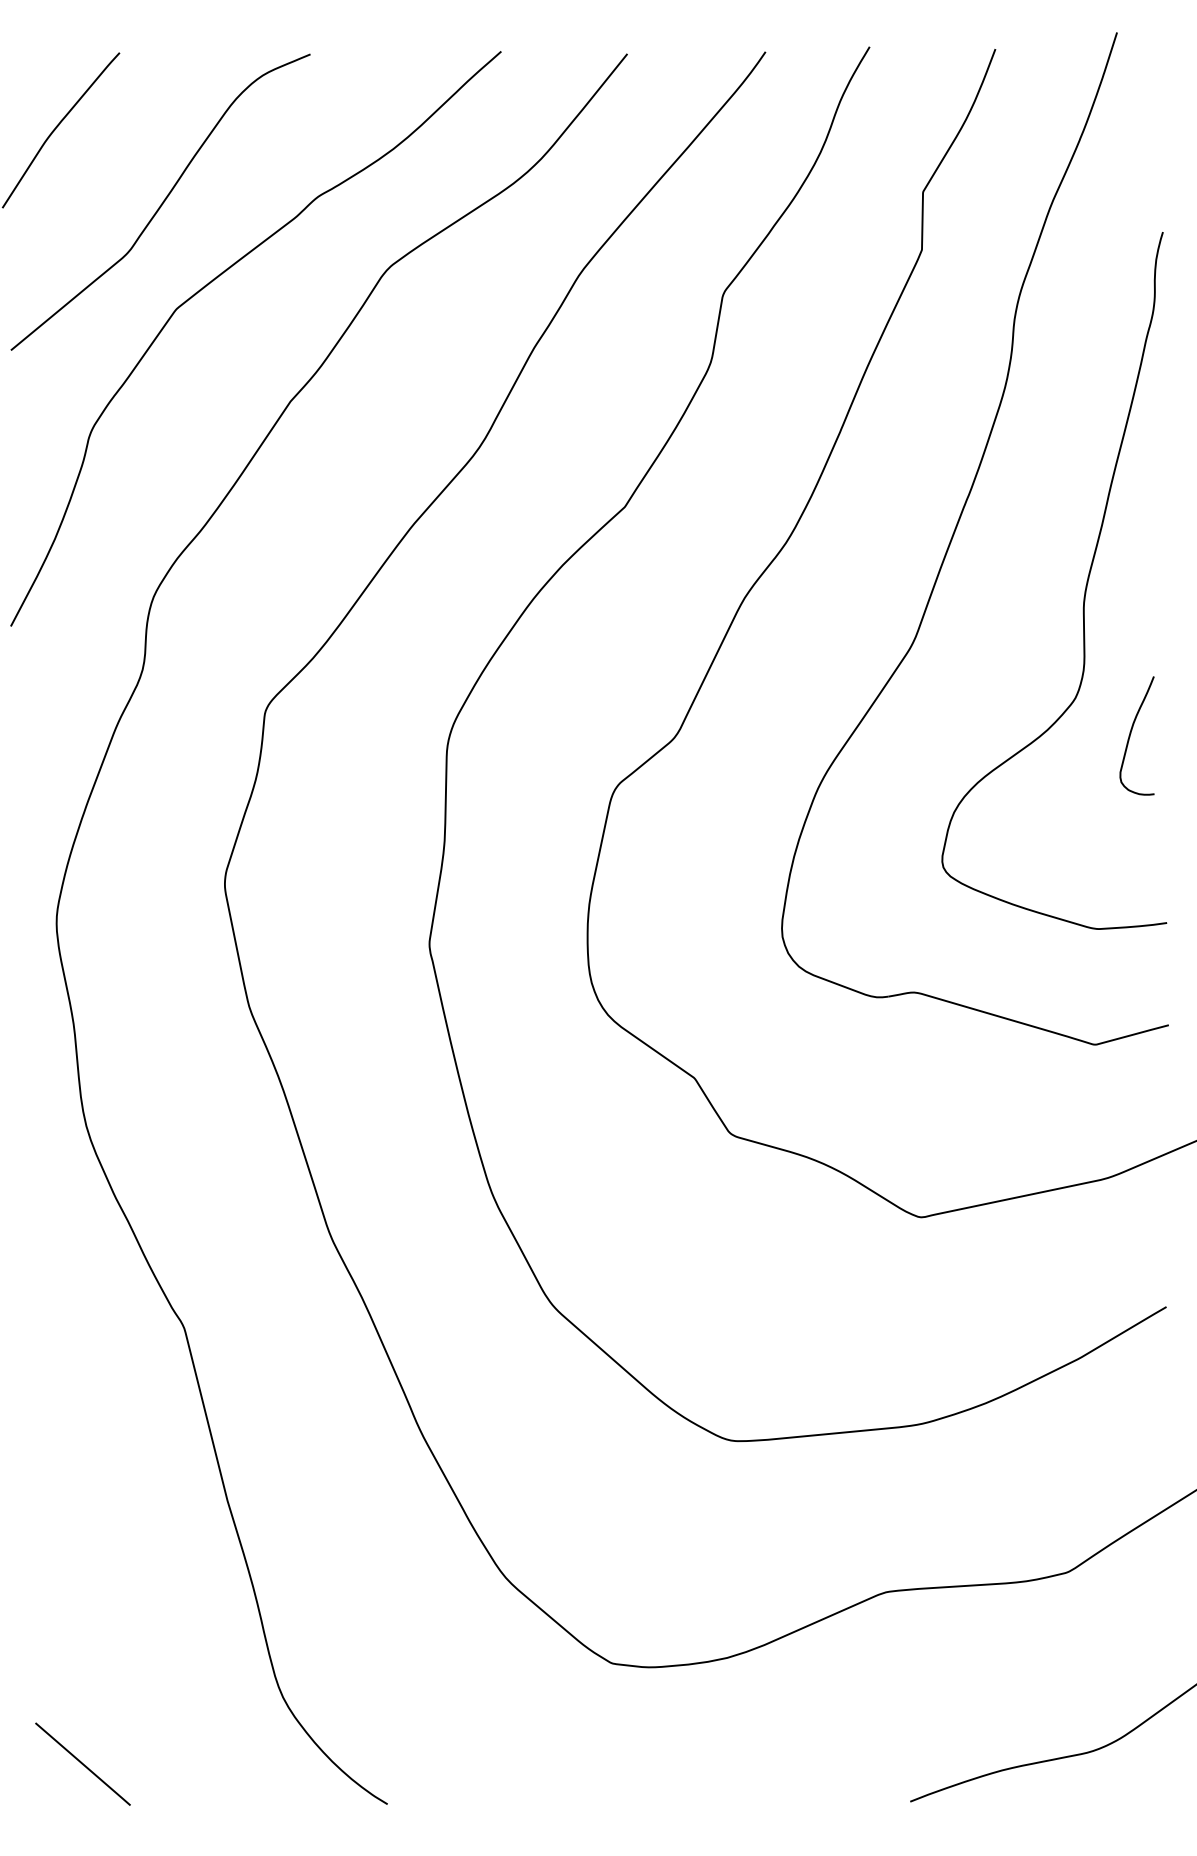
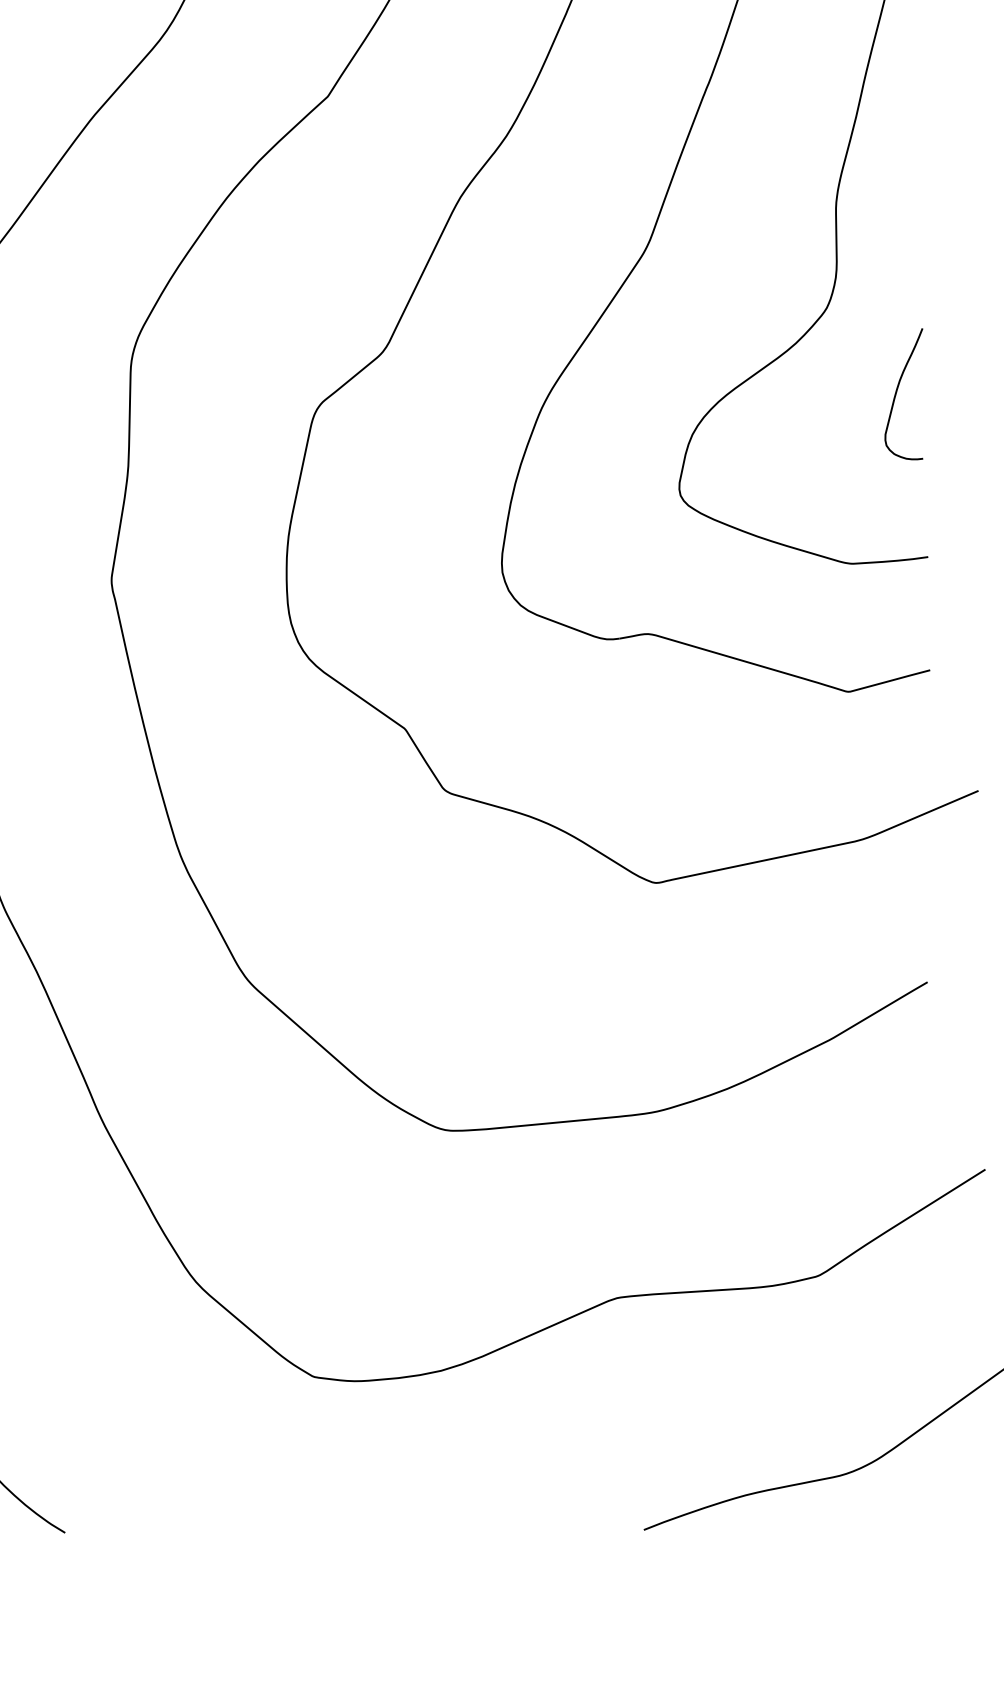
curve: (1131, 733) -> (897, 391), moved

